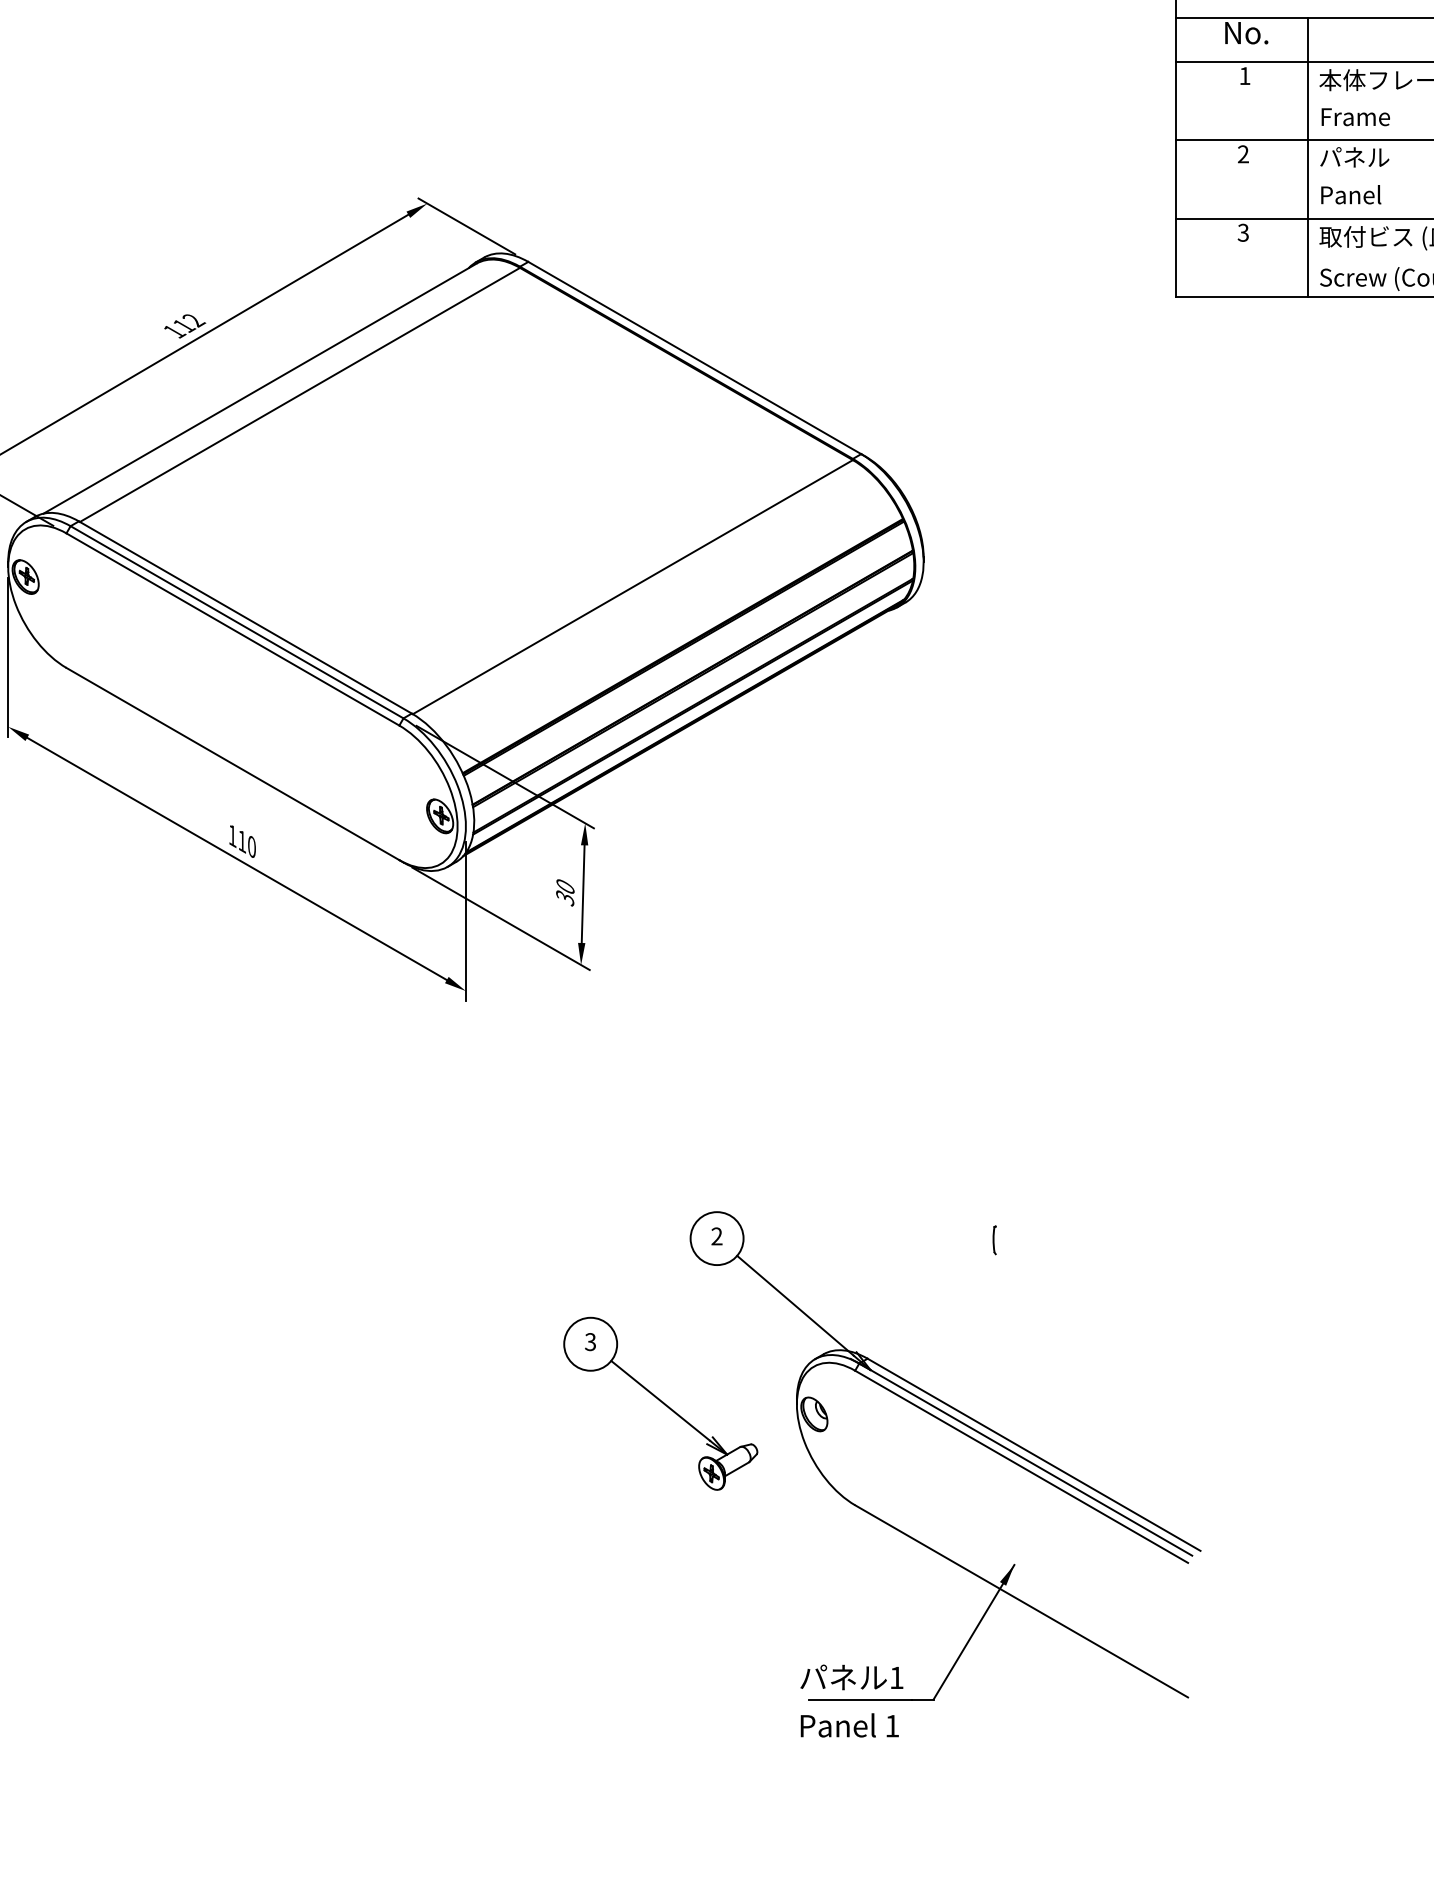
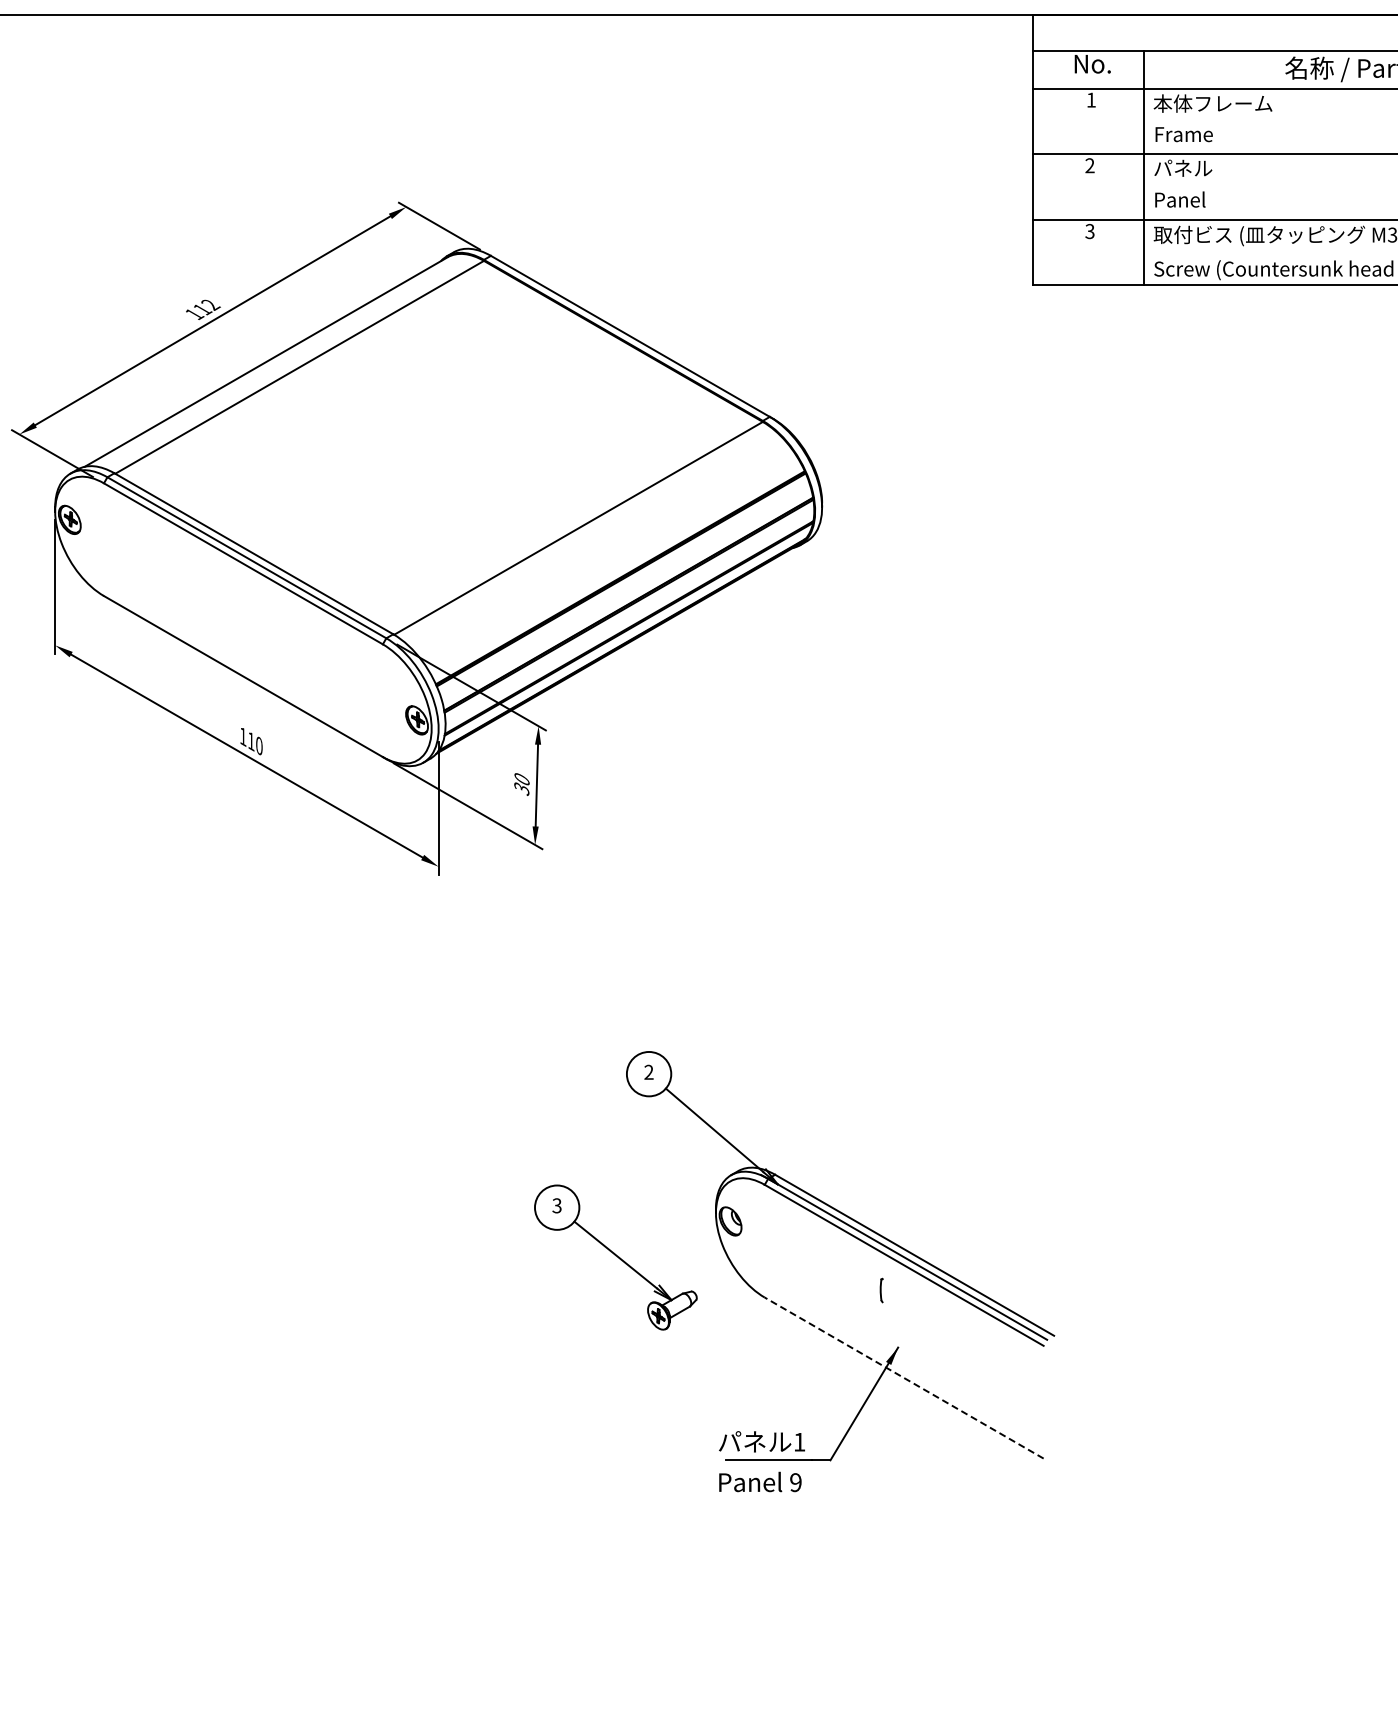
part: (994, 1240) -> (881, 1290), moved
part: (660, 1403) -> (615, 1257), moved
line: (1020, 1600) -> (903, 1377), solid -> dashed
text: (891, 1726) -> (795, 1482), 1 -> 9

